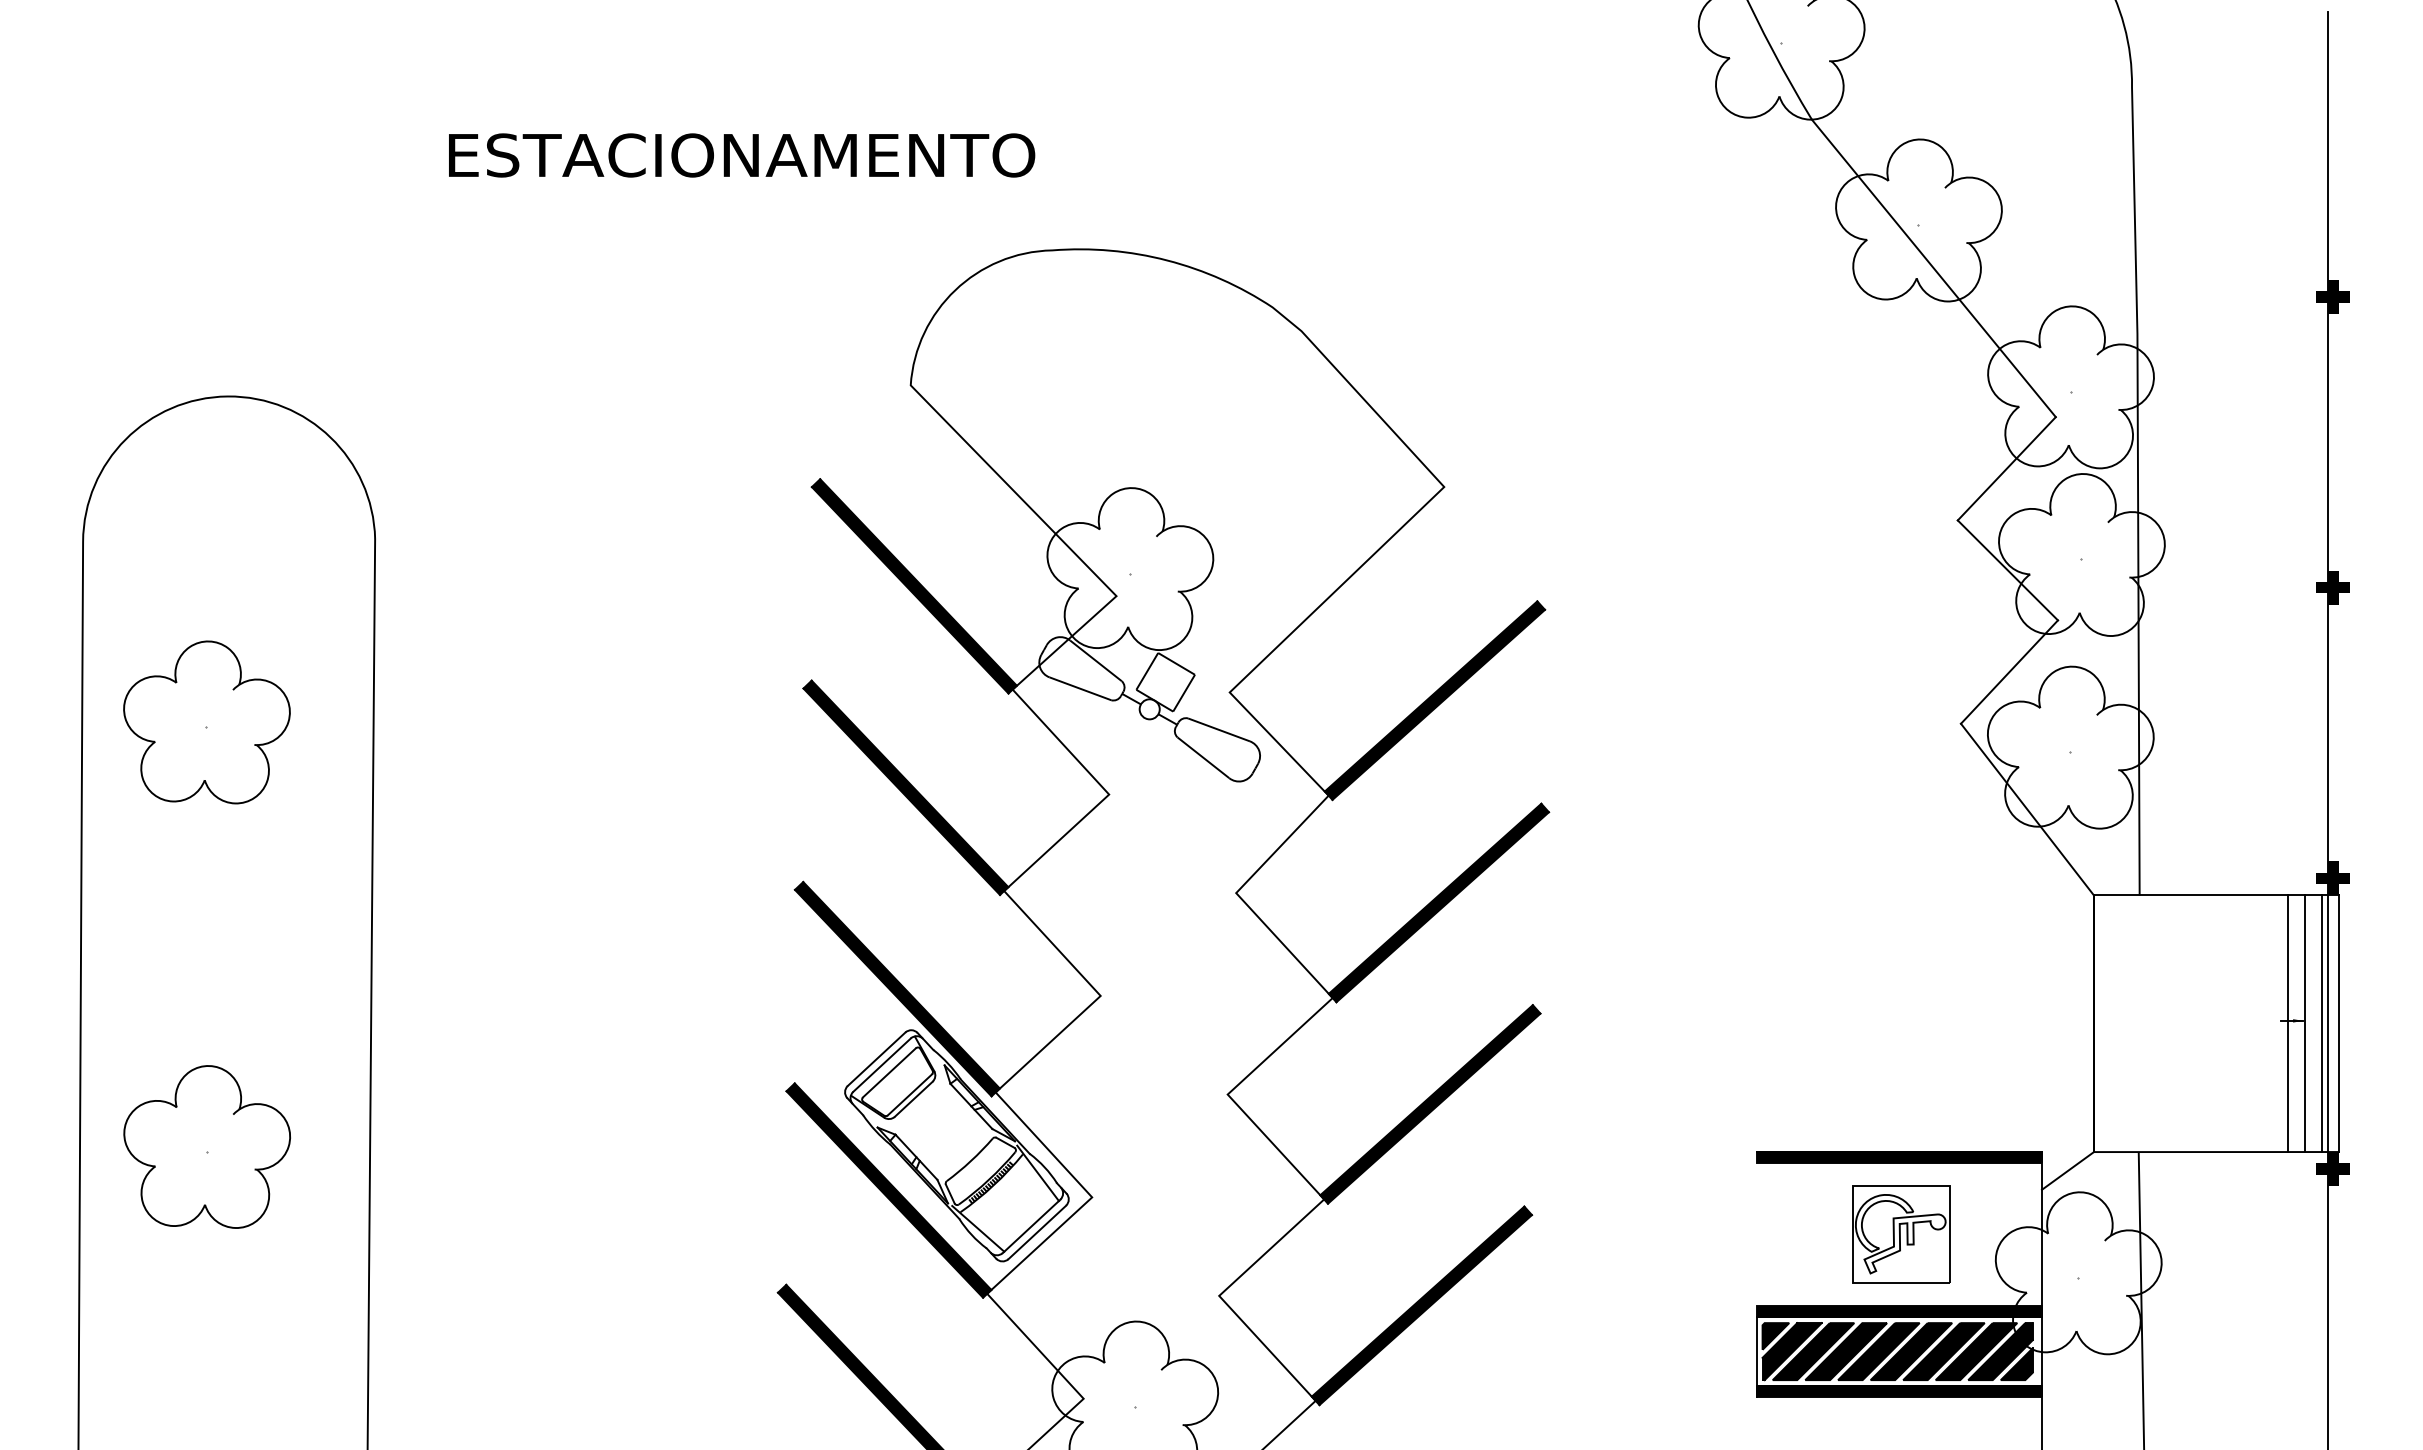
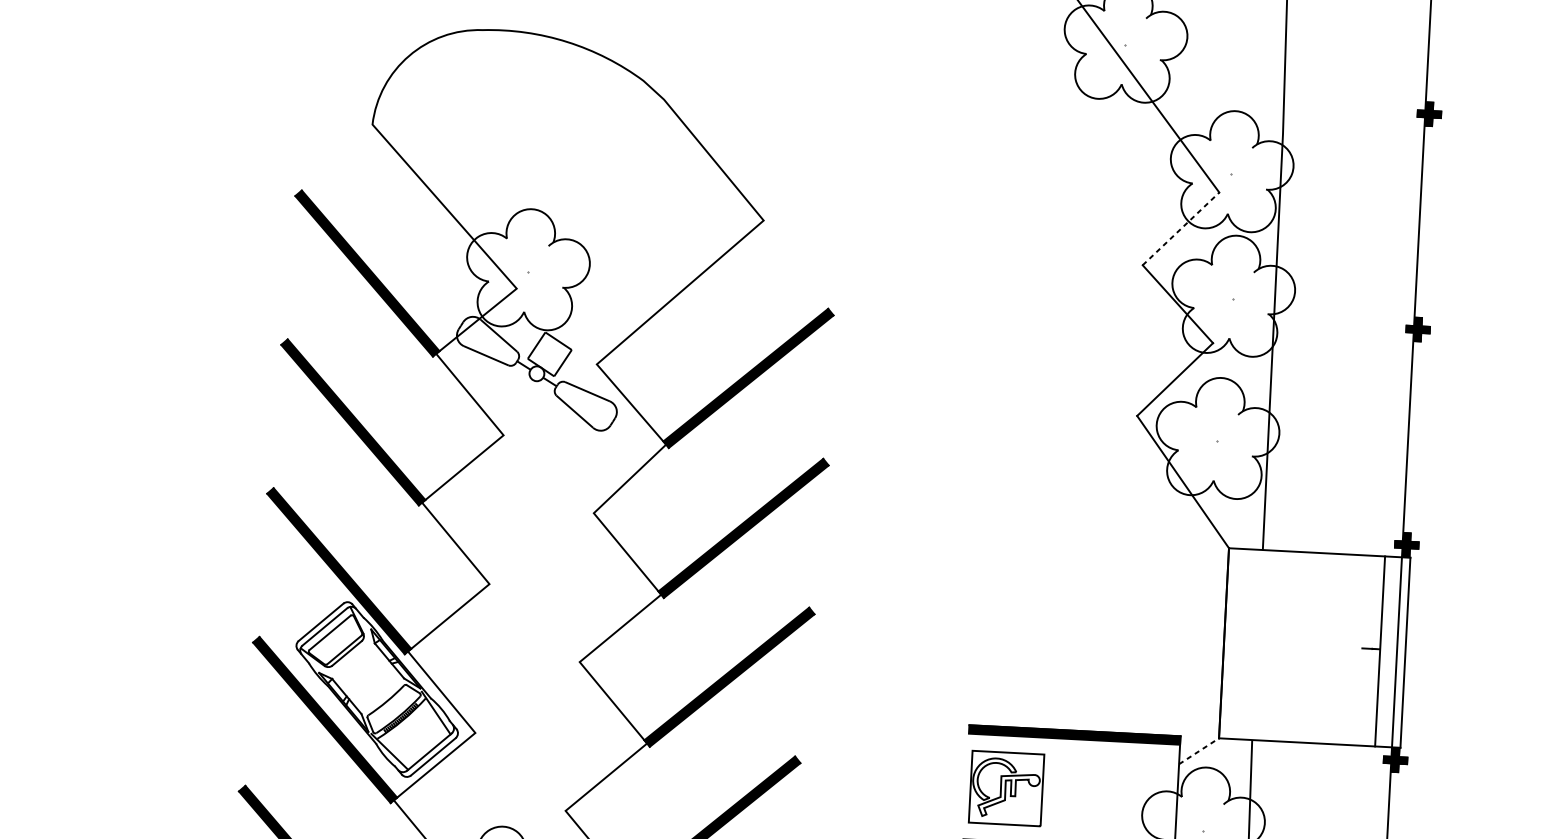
line: (2007, 468) -> (1181, 228), solid -> dashed
line: (2287, 1023) -> (1367, 650), removed
line: (2321, 1023) -> (1392, 651), removed
line: (2068, 1170) -> (1199, 750), solid -> dashed
part: (1901, 1234) -> (1006, 788), moved

